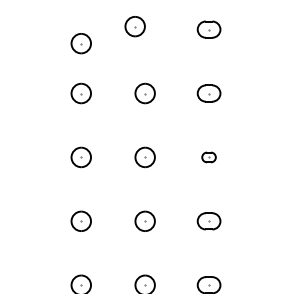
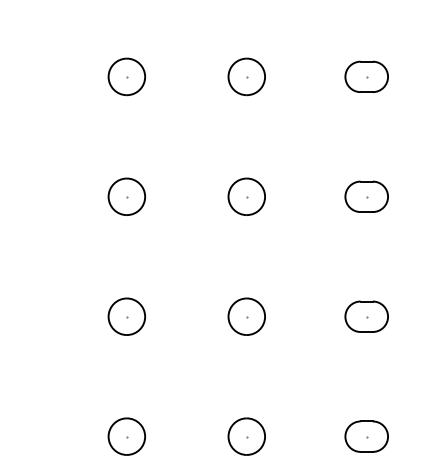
part: (134, 26) -> (245, 76), moved
part: (80, 43) -> (125, 76), moved
part: (208, 157) -> (365, 316), size x1.67

